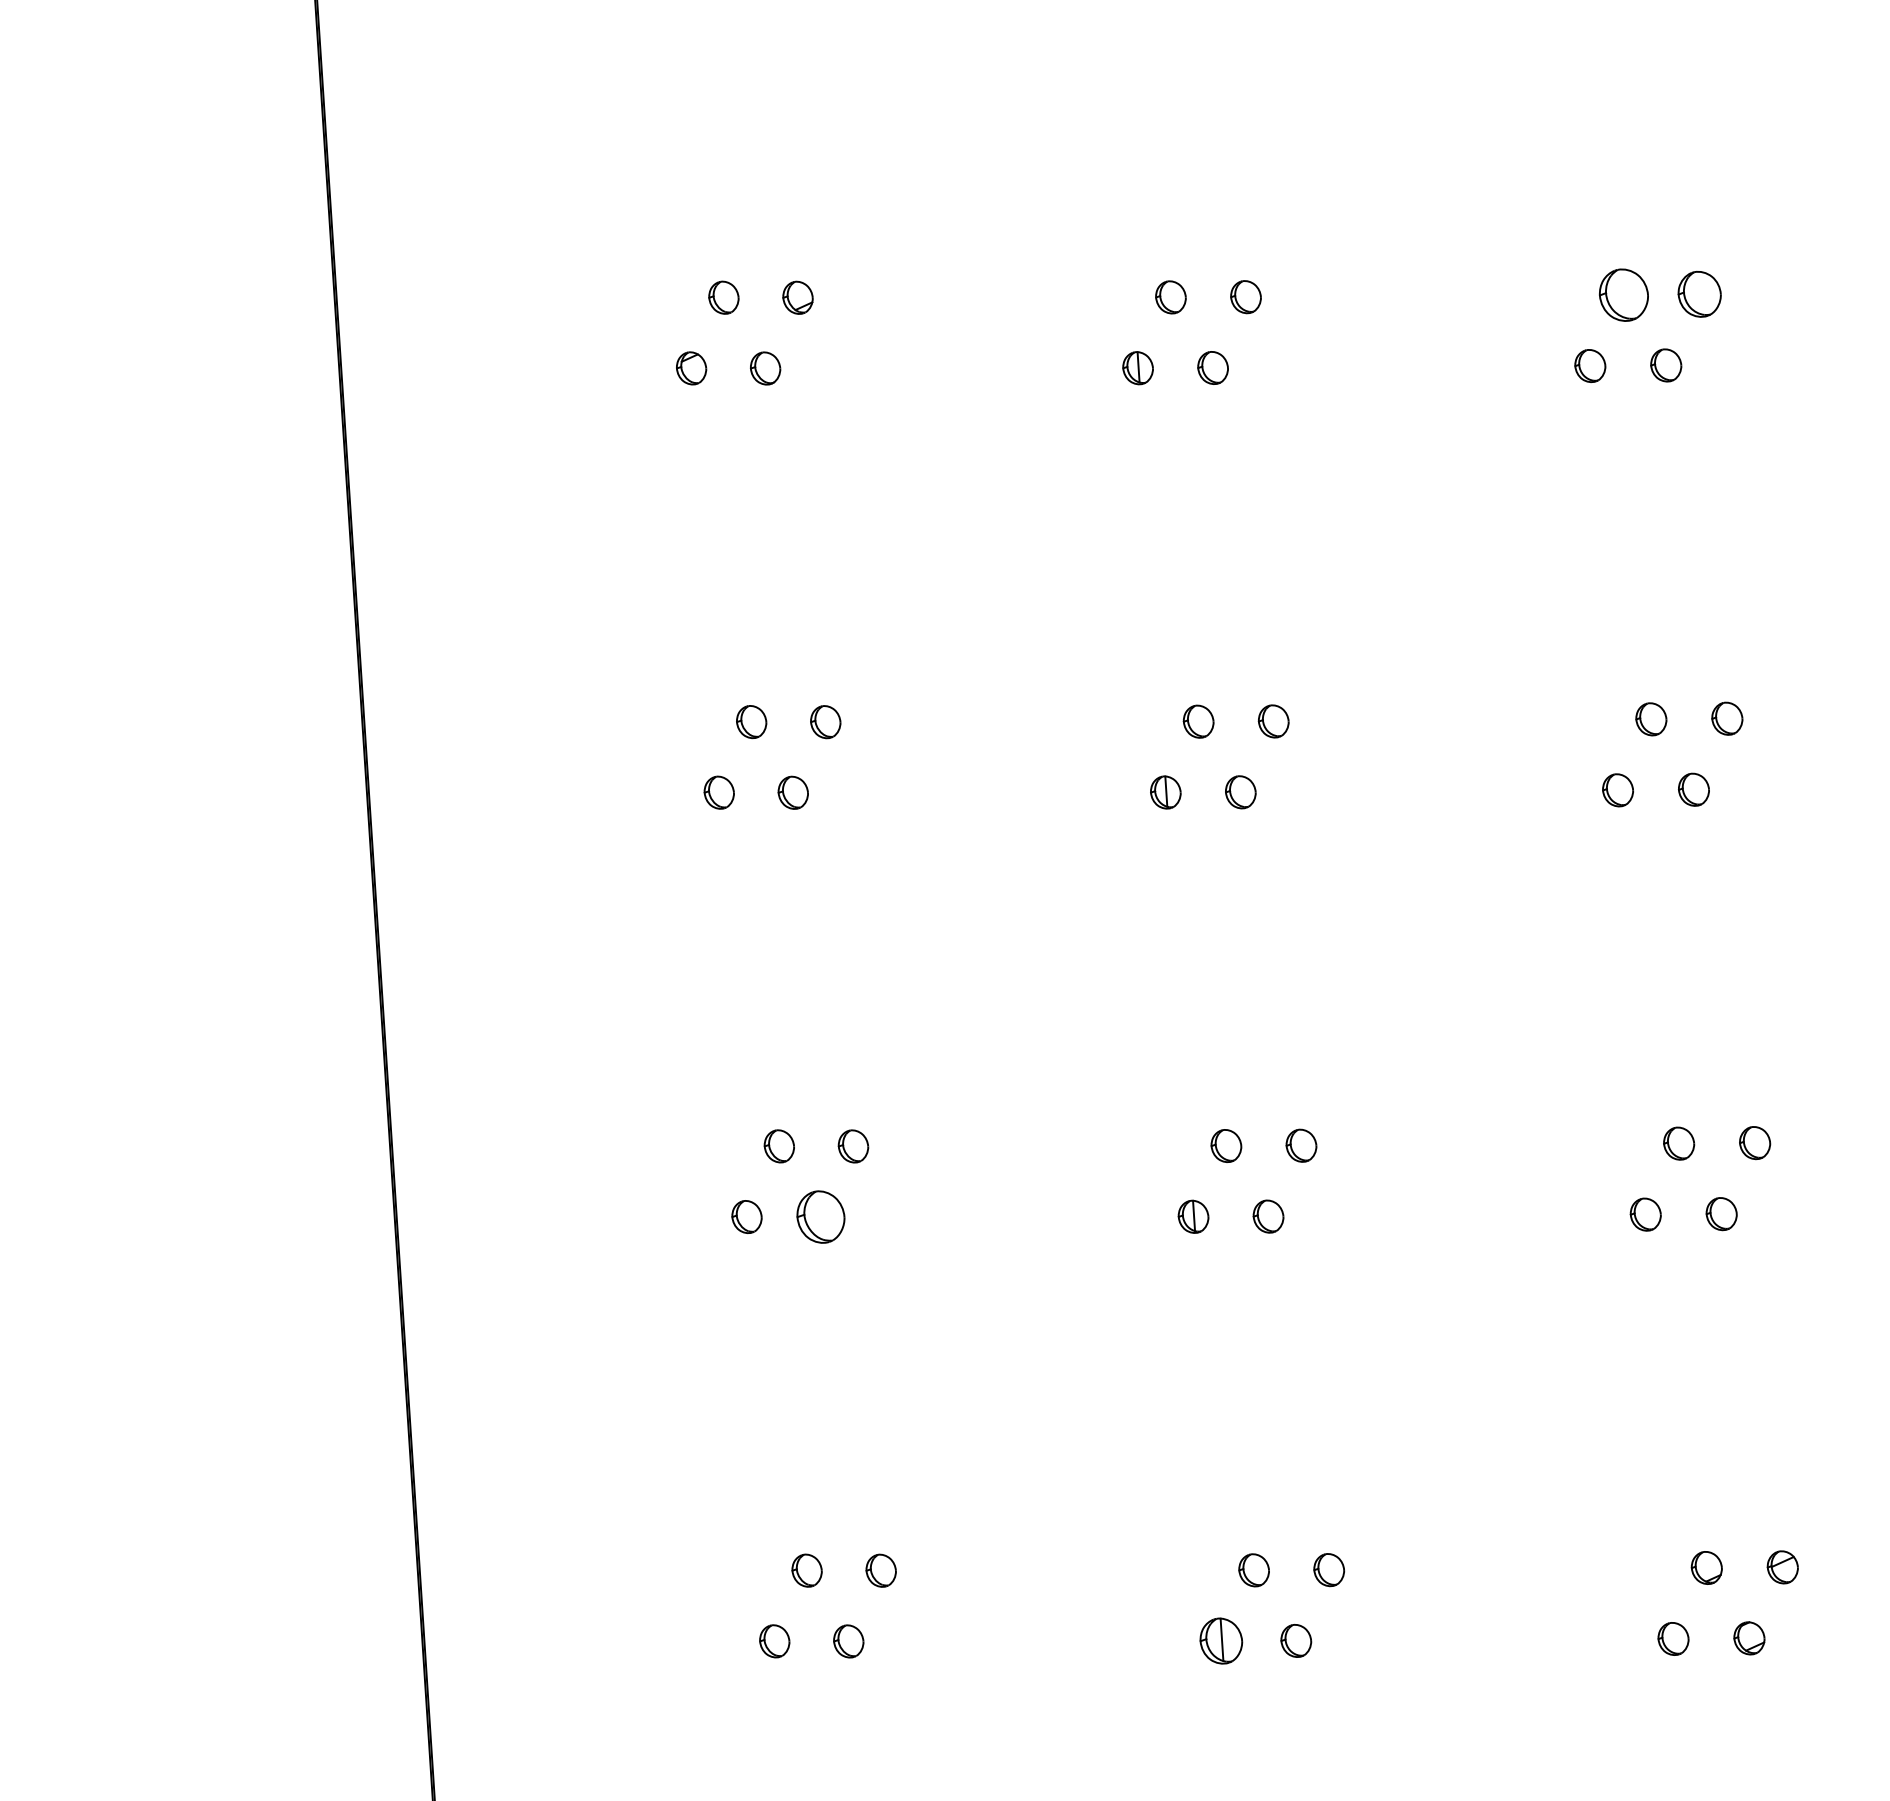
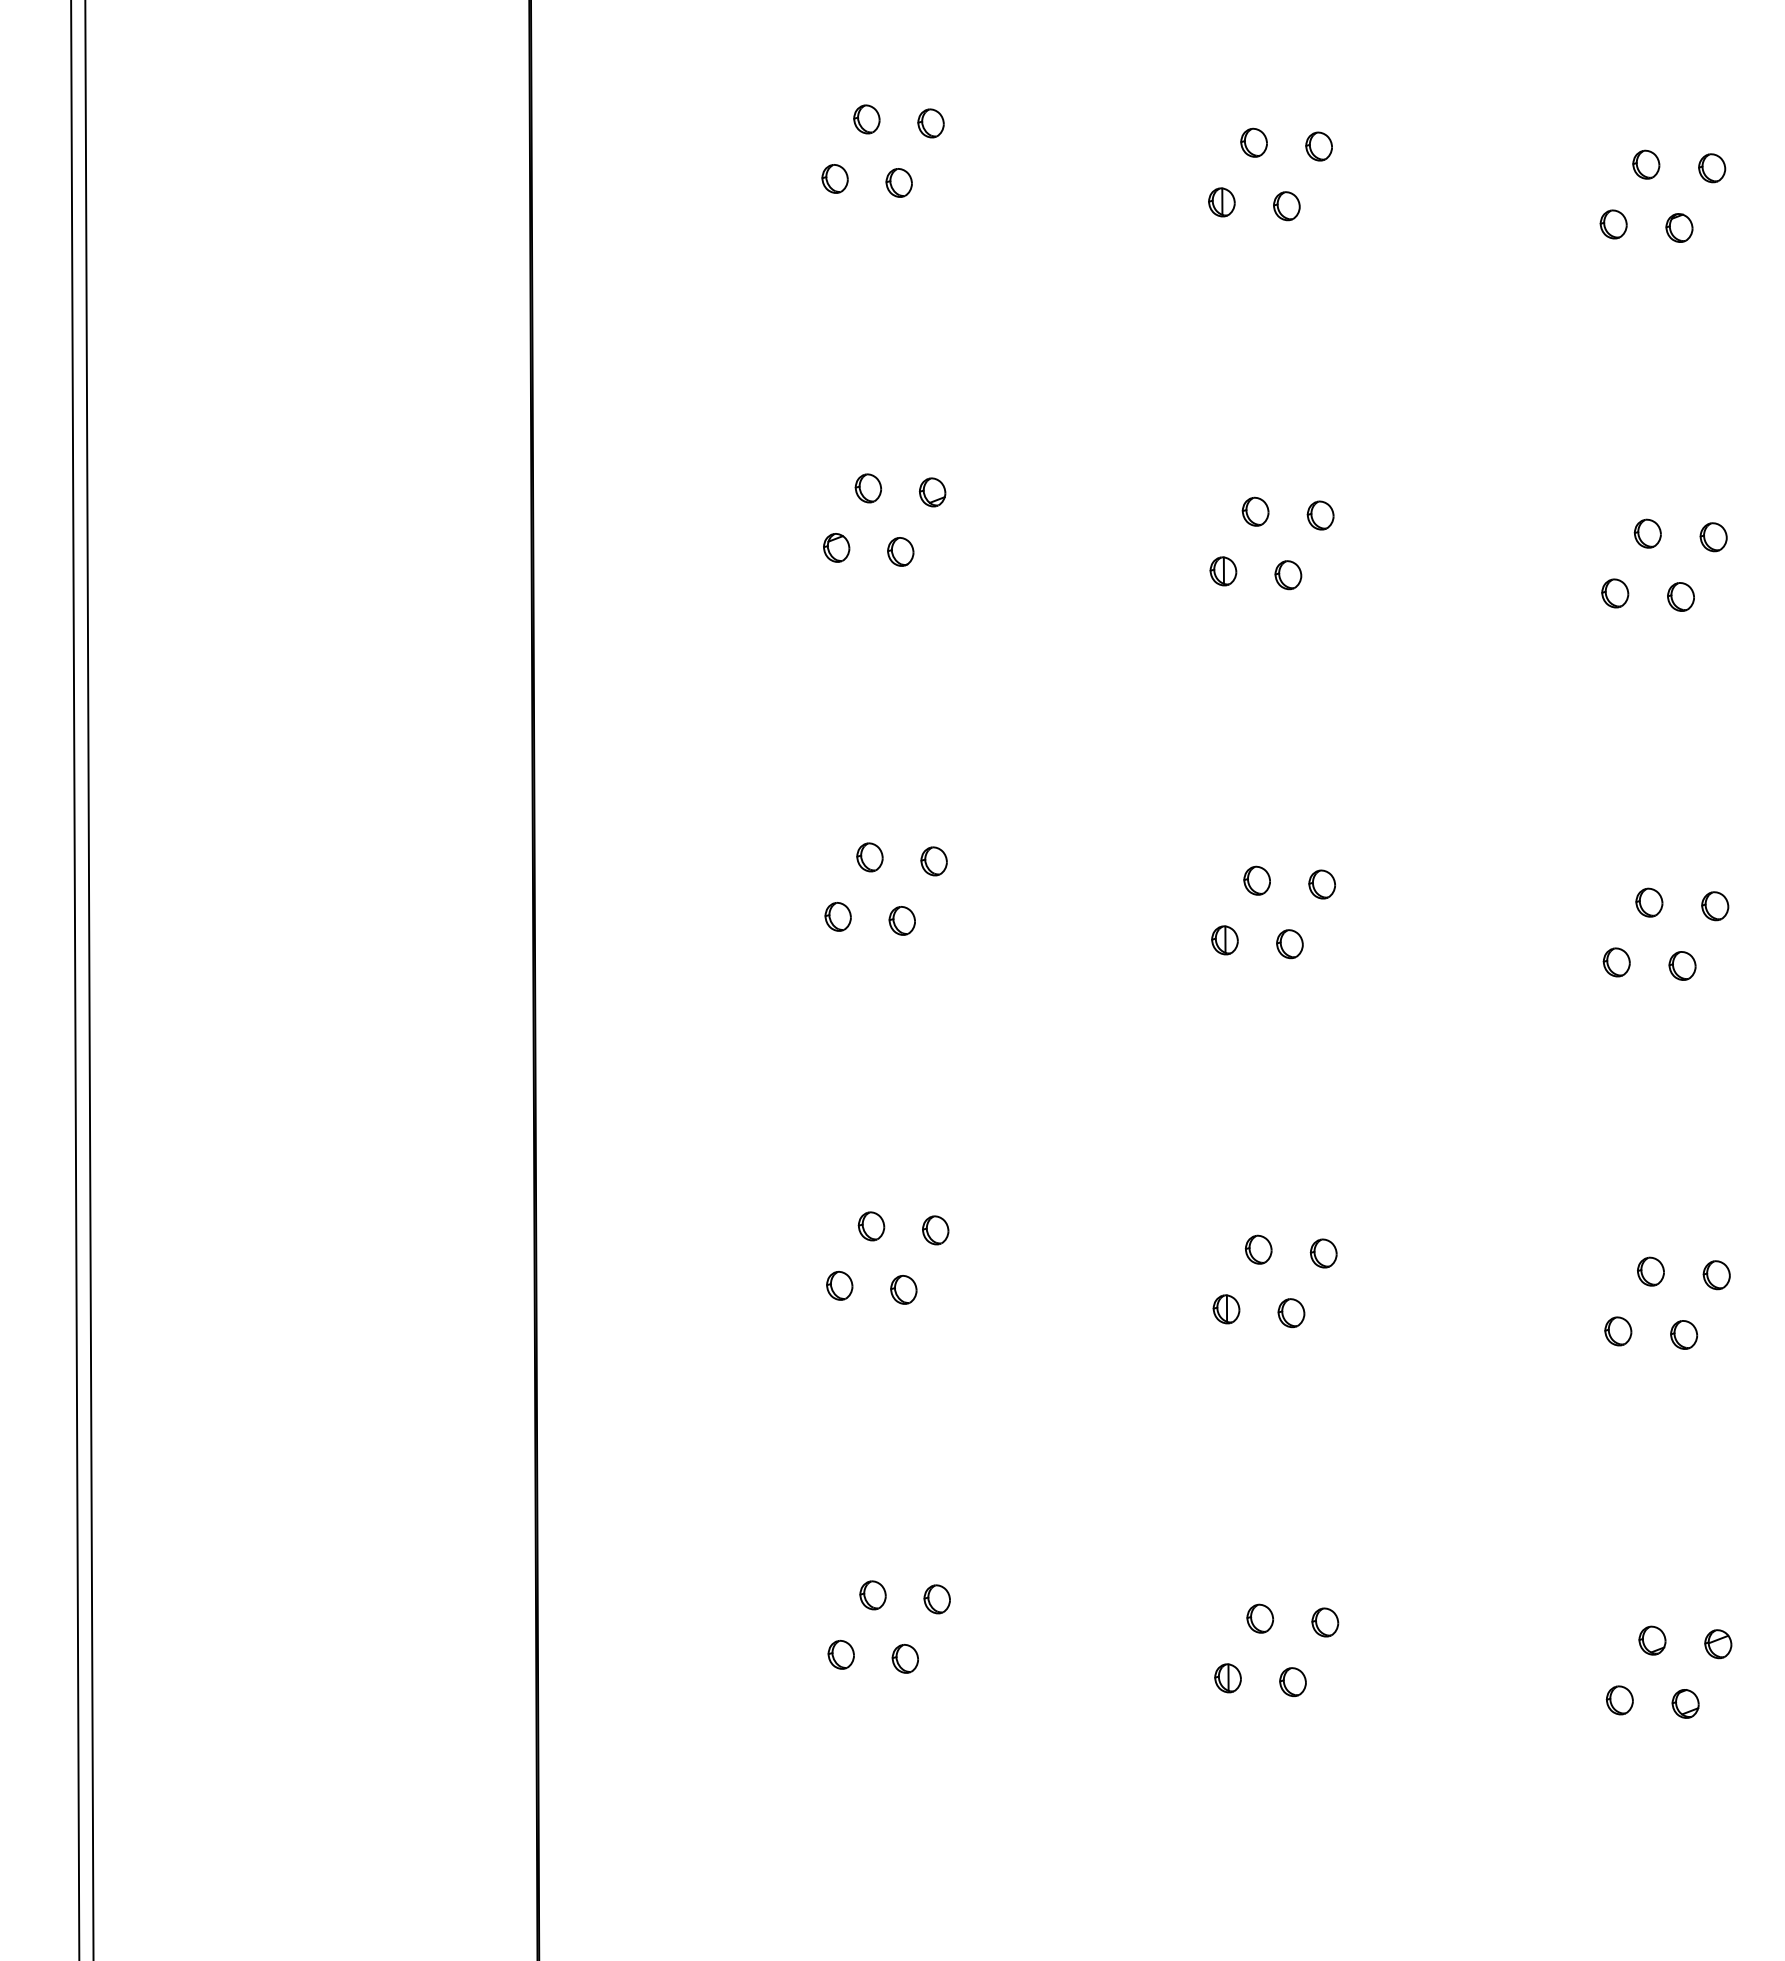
part: (1623, 294) -> (1647, 533), size x0.62
part: (1699, 294) -> (1713, 537), size x0.71
part: (820, 1216) -> (903, 1289), size x0.62
part: (1220, 1641) -> (1227, 1678), size x0.71

